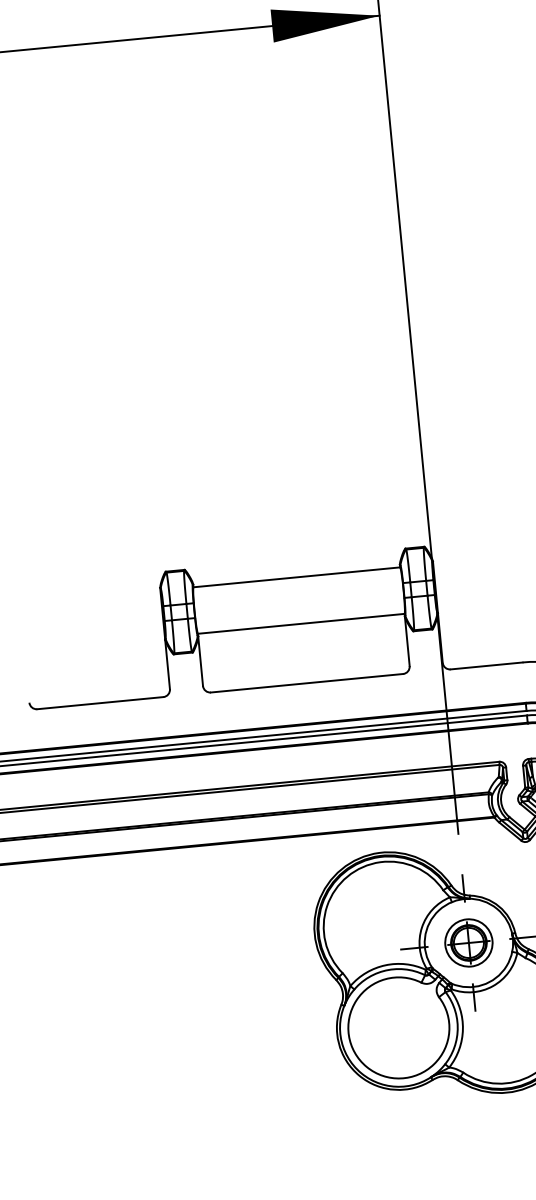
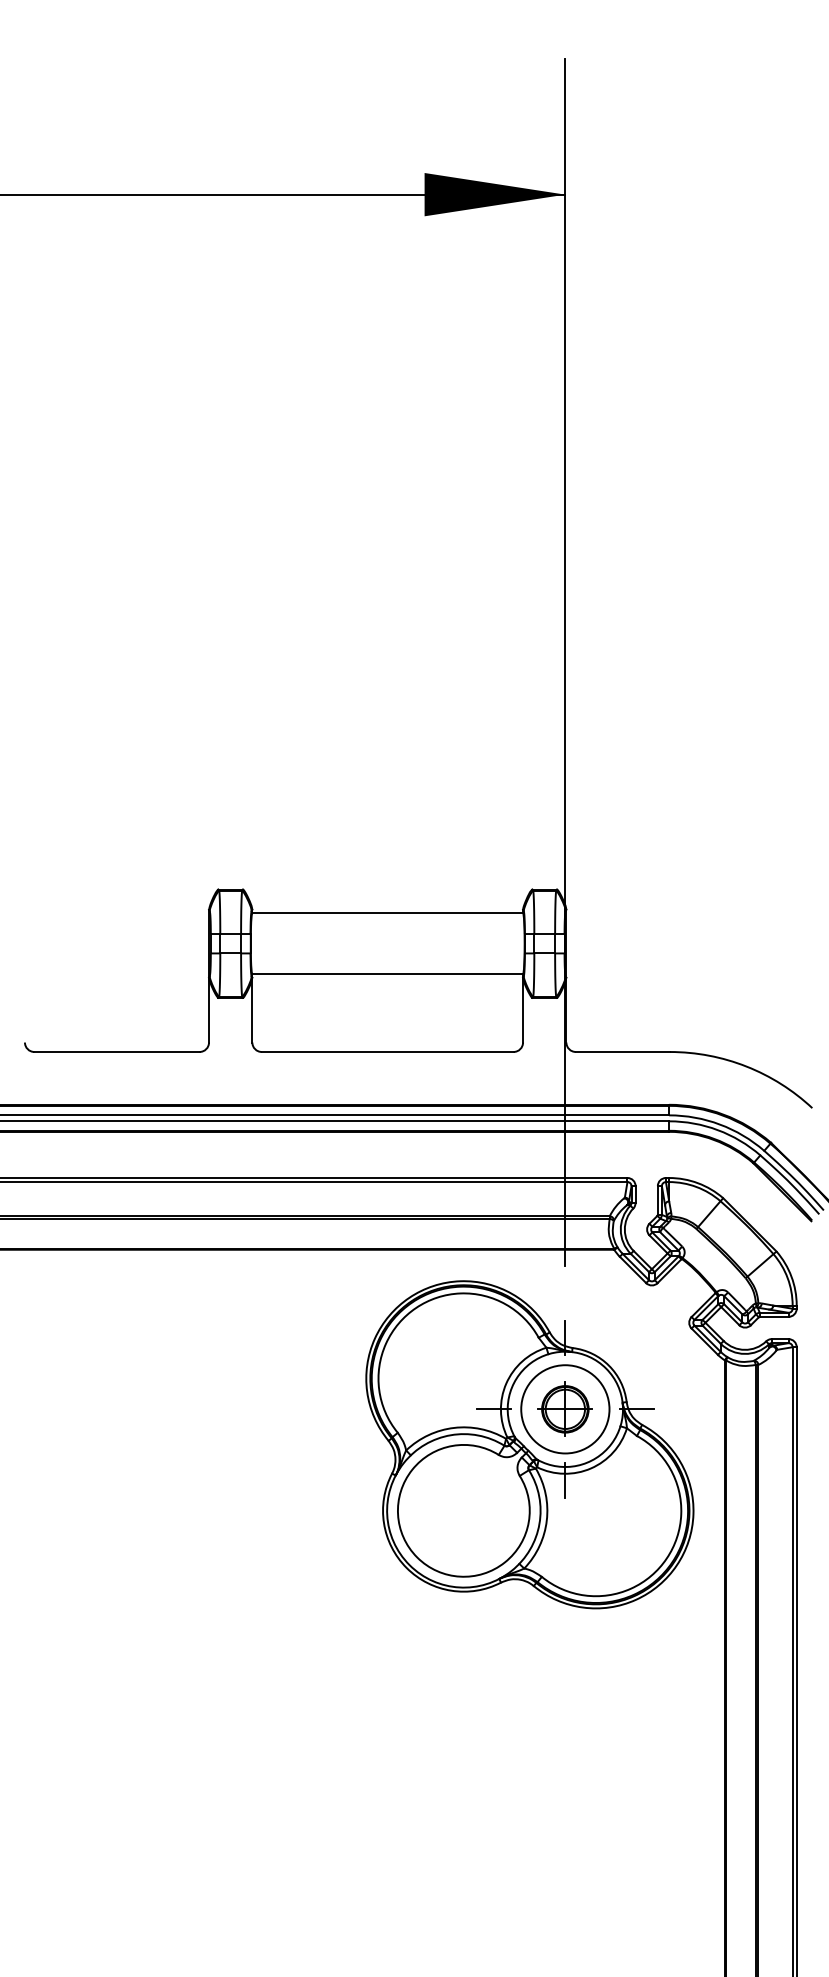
circle: (469, 943) -> (565, 1409), size x1.43

